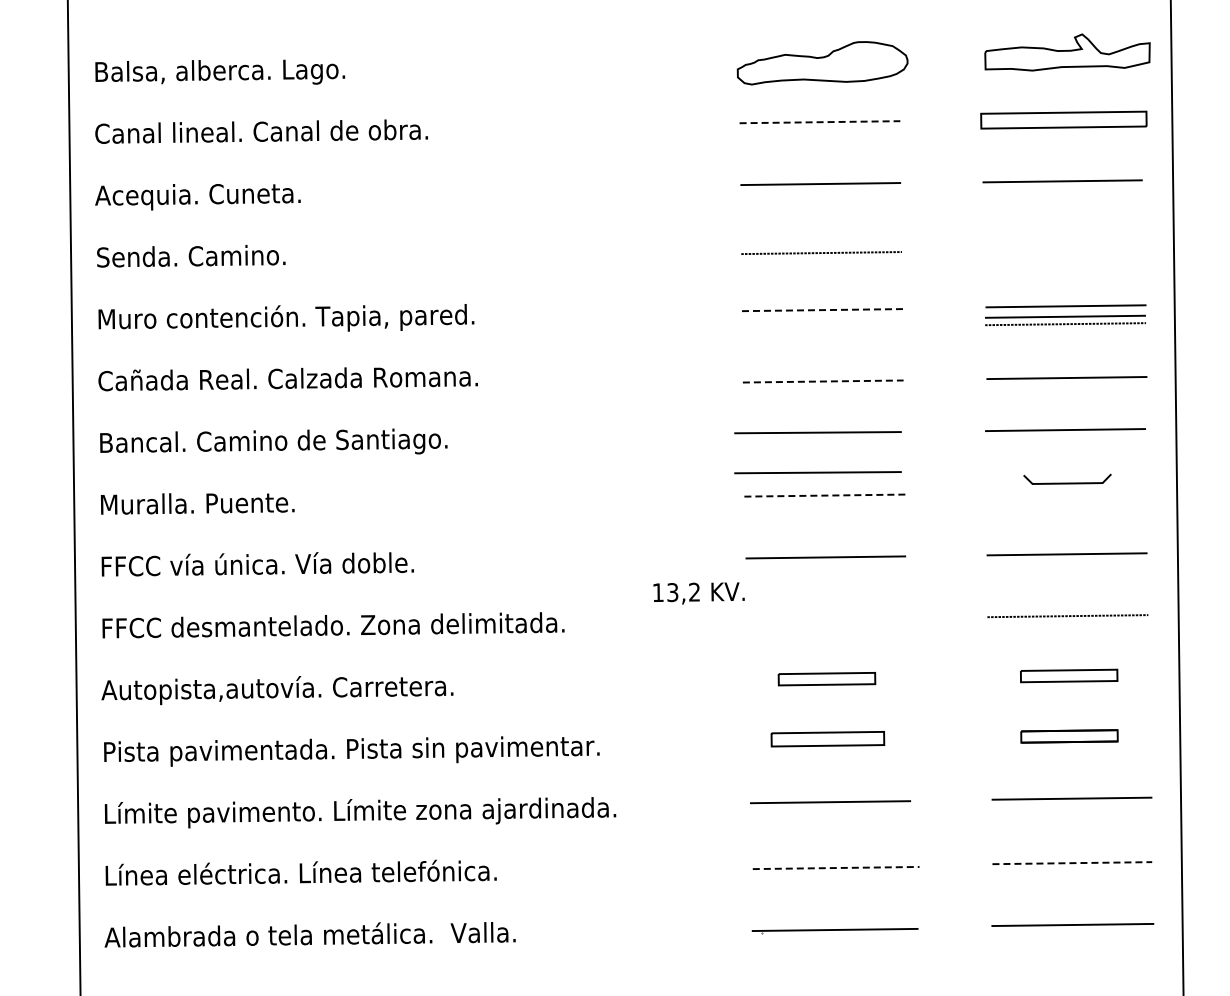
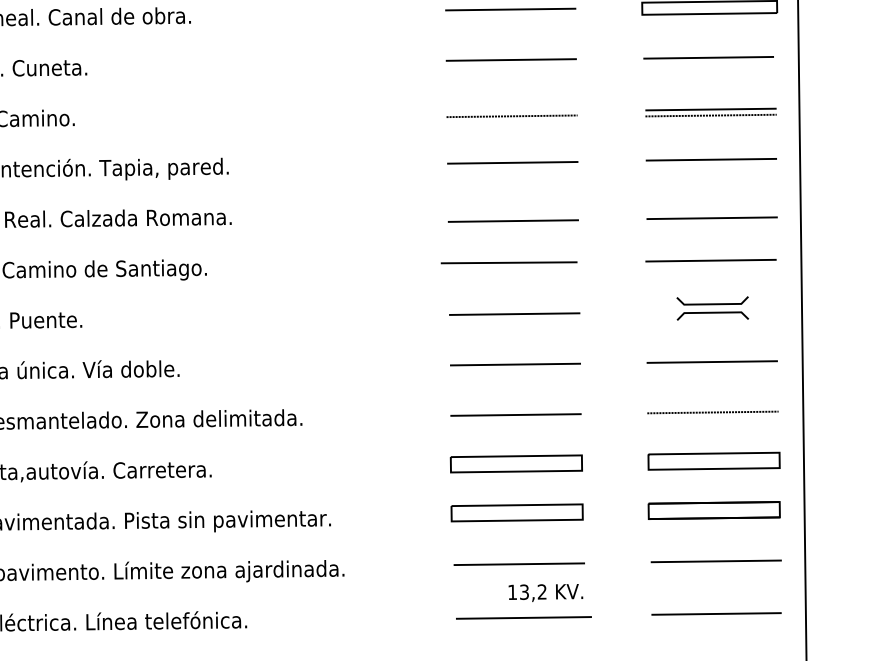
line: (820, 122) -> (511, 9), dashed -> solid
line: (822, 310) -> (512, 163), dashed -> solid
part: (1065, 320) -> (711, 112), moved
line: (823, 381) -> (513, 221), dashed -> solid
line: (817, 472) -> (508, 295), removed
line: (1067, 494) -> (712, 313), added
line: (825, 495) -> (515, 314), dashed -> solid
text: (698, 593) -> (545, 593), moved
line: (826, 619) -> (516, 415), added
part: (1068, 675) -> (713, 460), size x1.67
part: (826, 678) -> (516, 463), size x1.67
part: (1069, 736) -> (714, 510), size x1.67
part: (827, 738) -> (516, 512), size x1.43
line: (1072, 863) -> (716, 614), dashed -> solid
line: (836, 868) -> (524, 618), dashed -> solid

